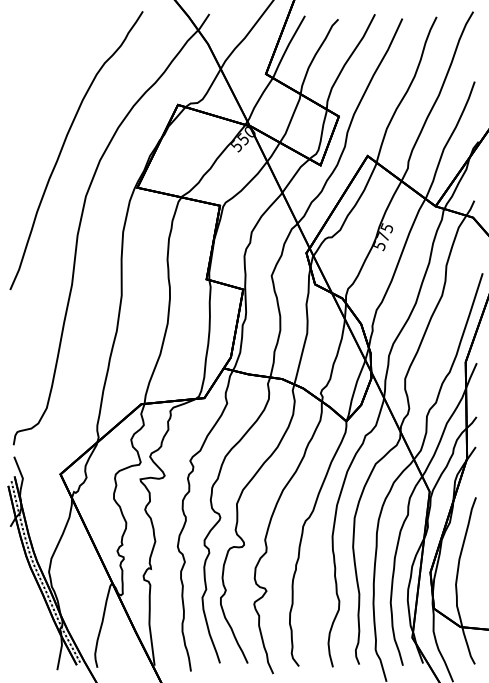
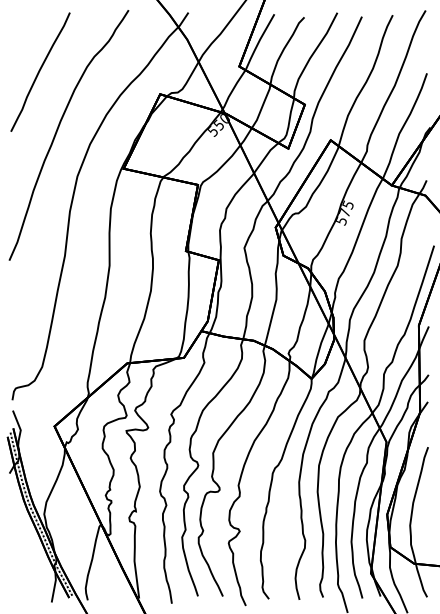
curve: (44, 79) -> (40, 71), added

